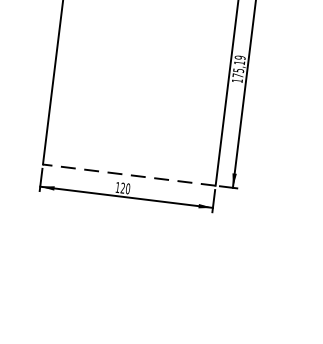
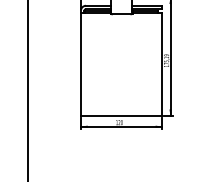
line: (128, 175) -> (121, 116), dashed -> solid

